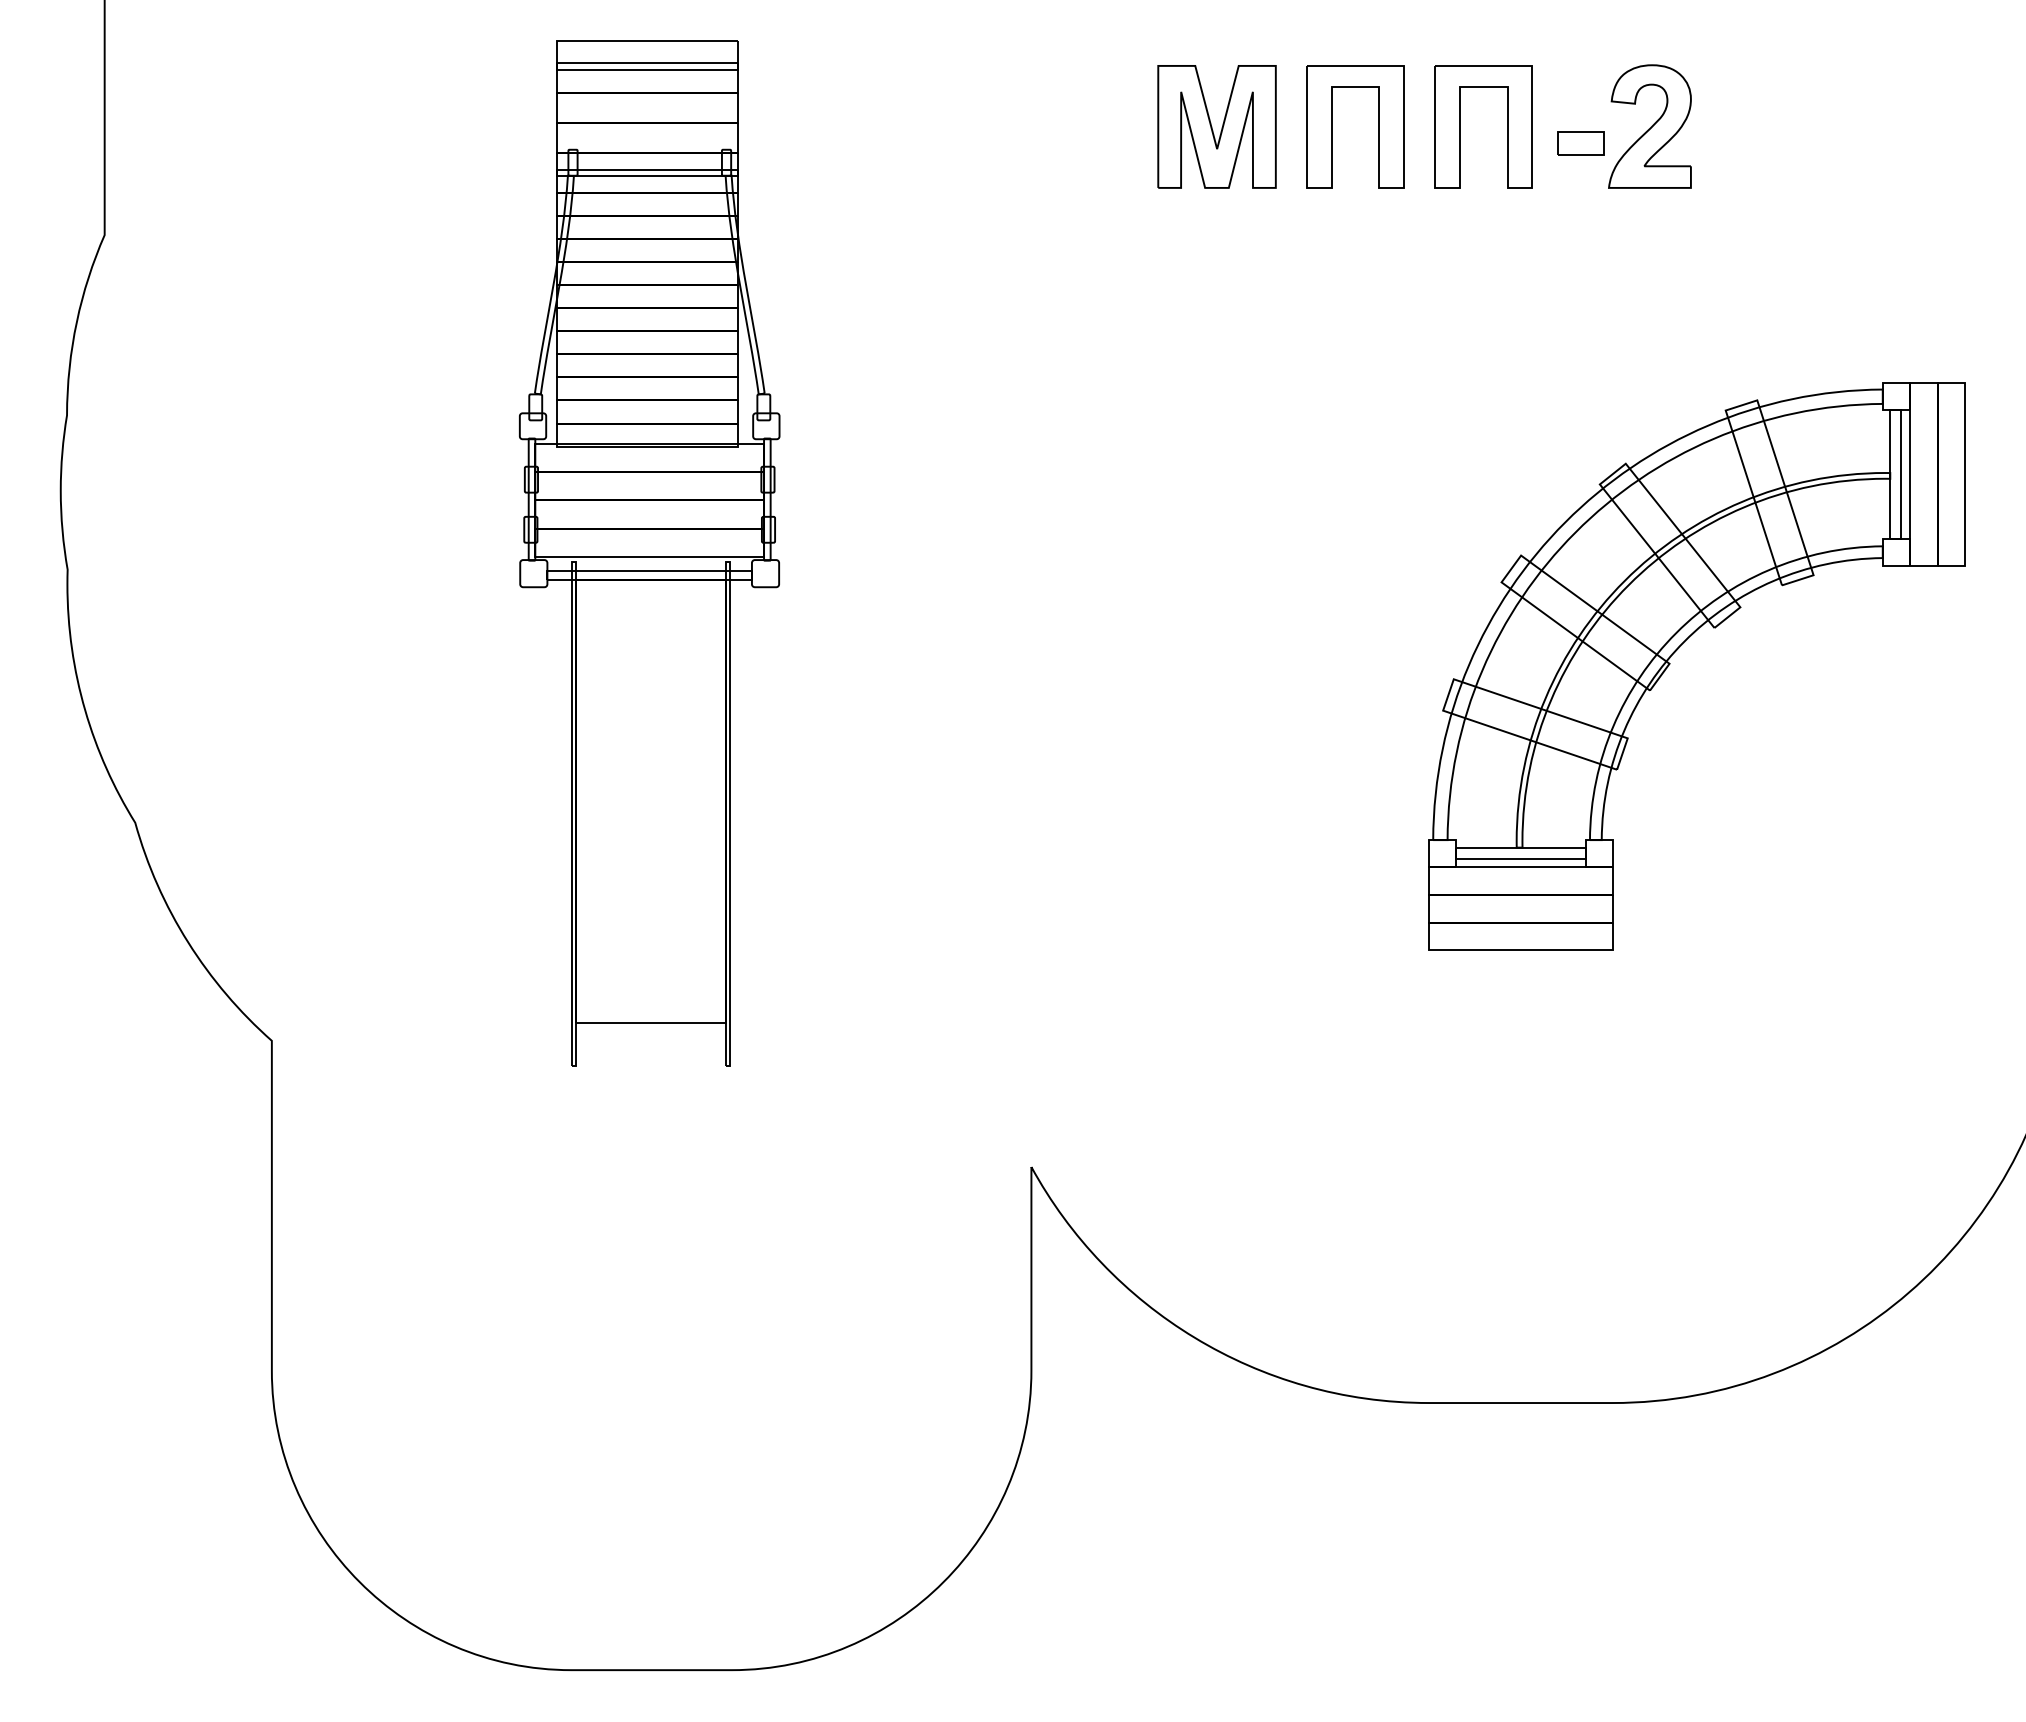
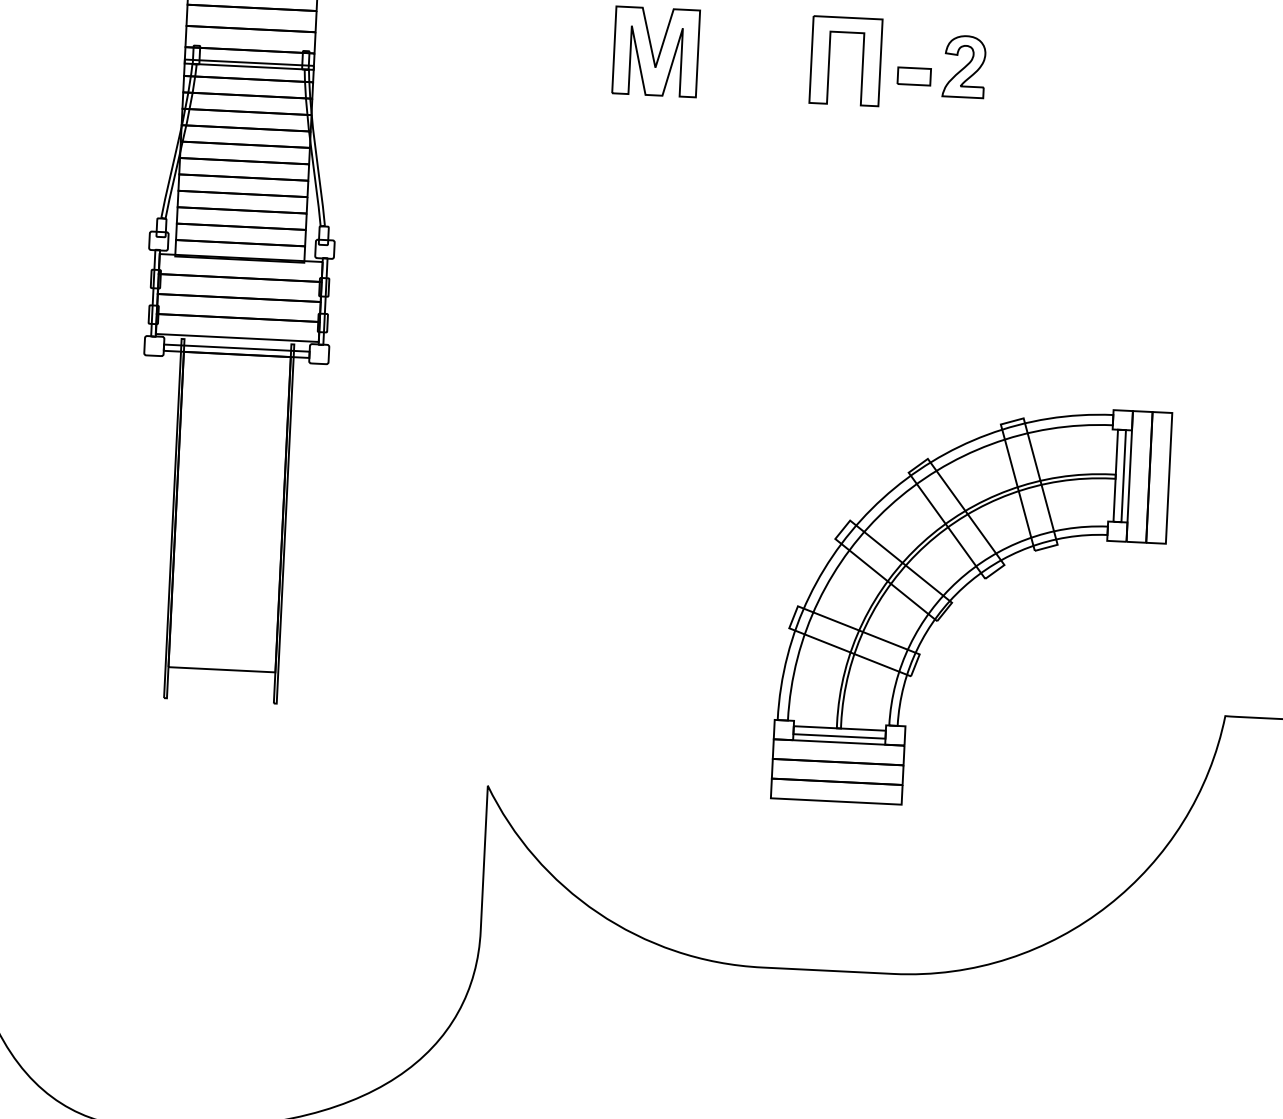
part: (1332, 126) -> (738, 55), removed
part: (1649, 126) -> (963, 66), size x0.7
part: (1679, 648) -> (959, 592), moved

